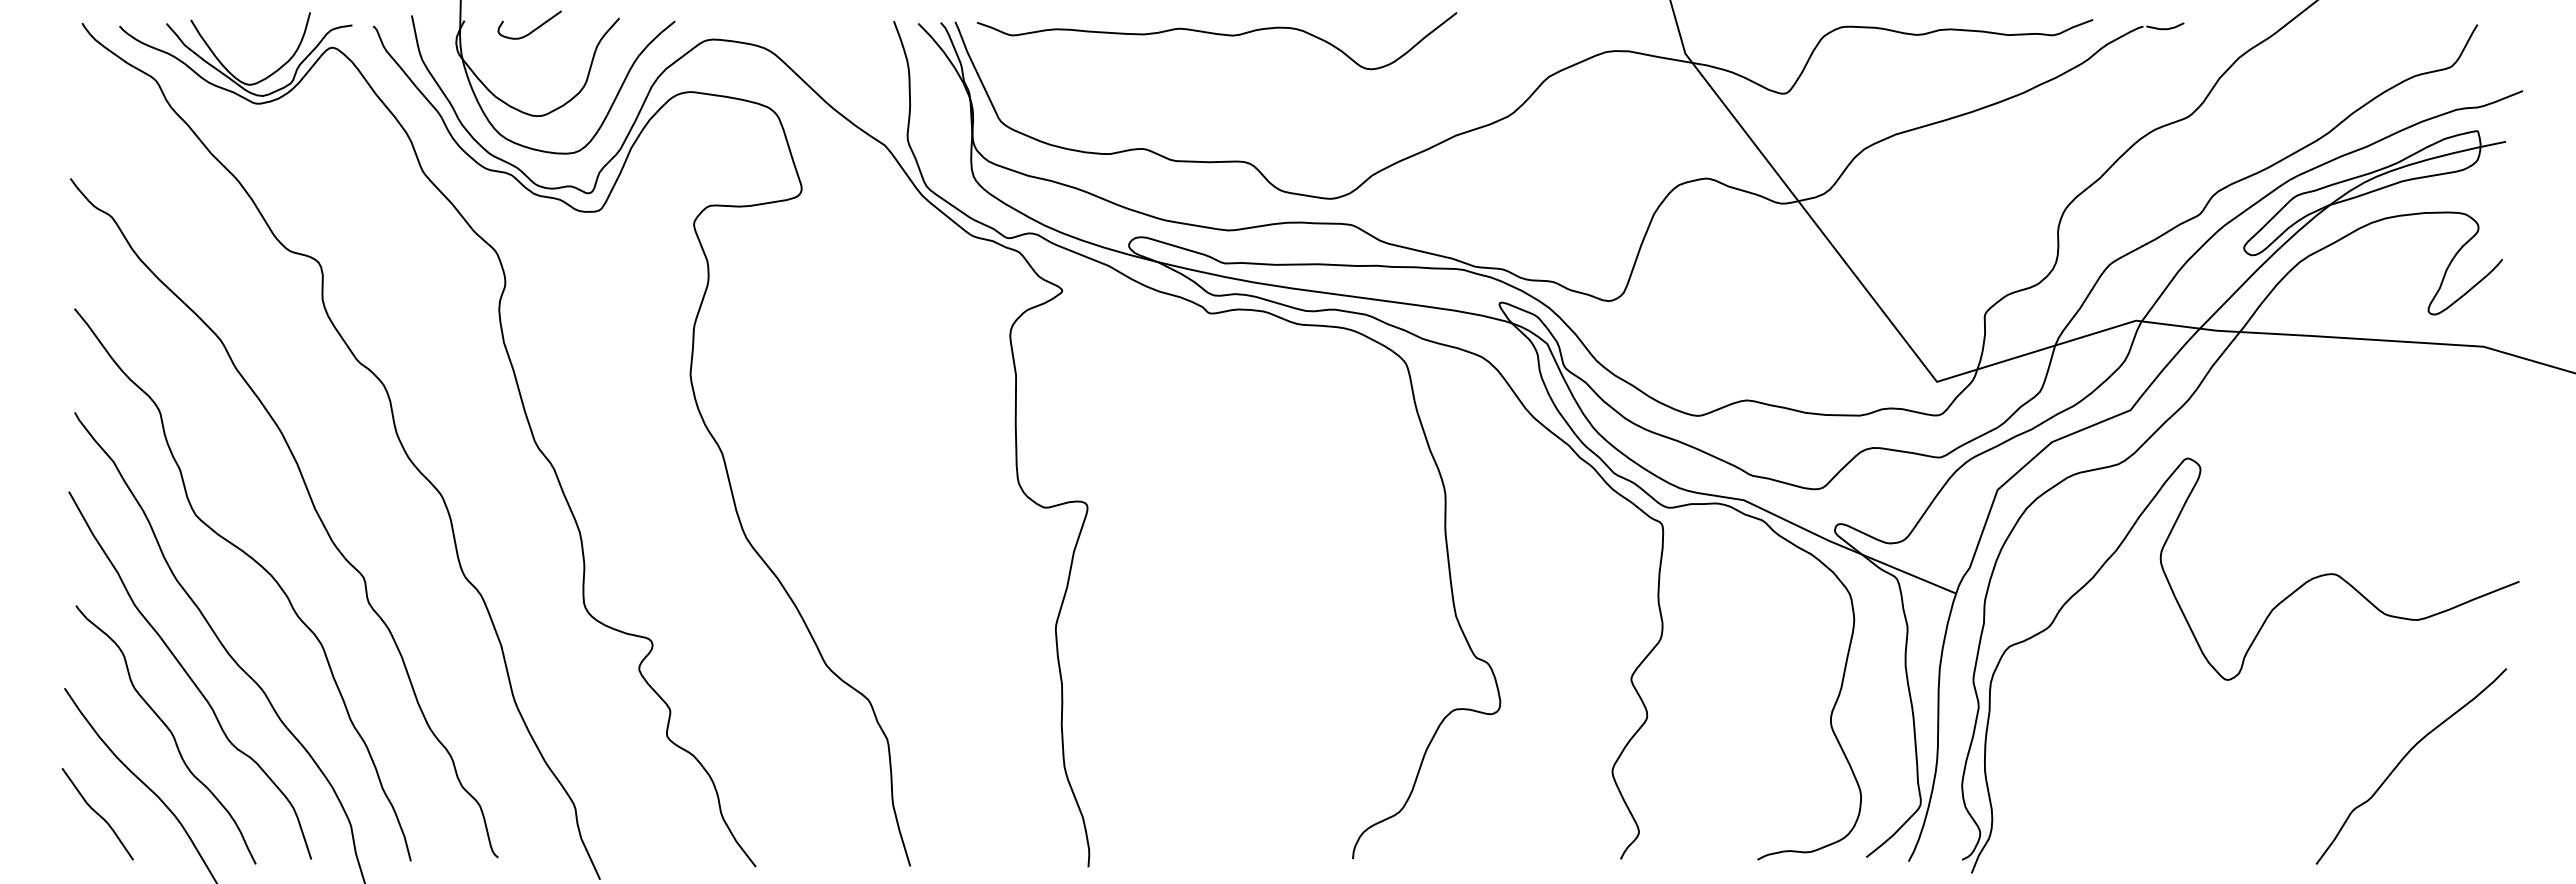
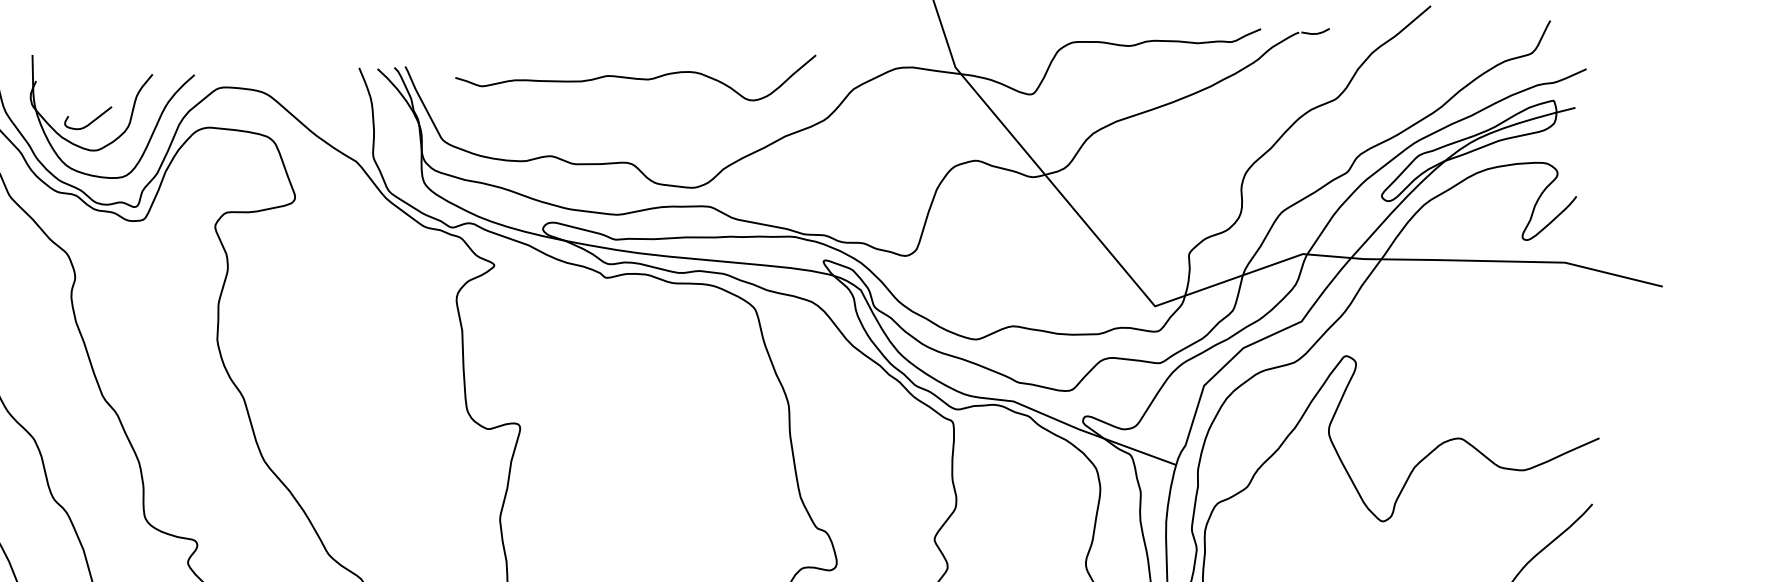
curve: (533, 29) -> (91, 121), moved
curve: (1218, 35) -> (637, 79), moved

